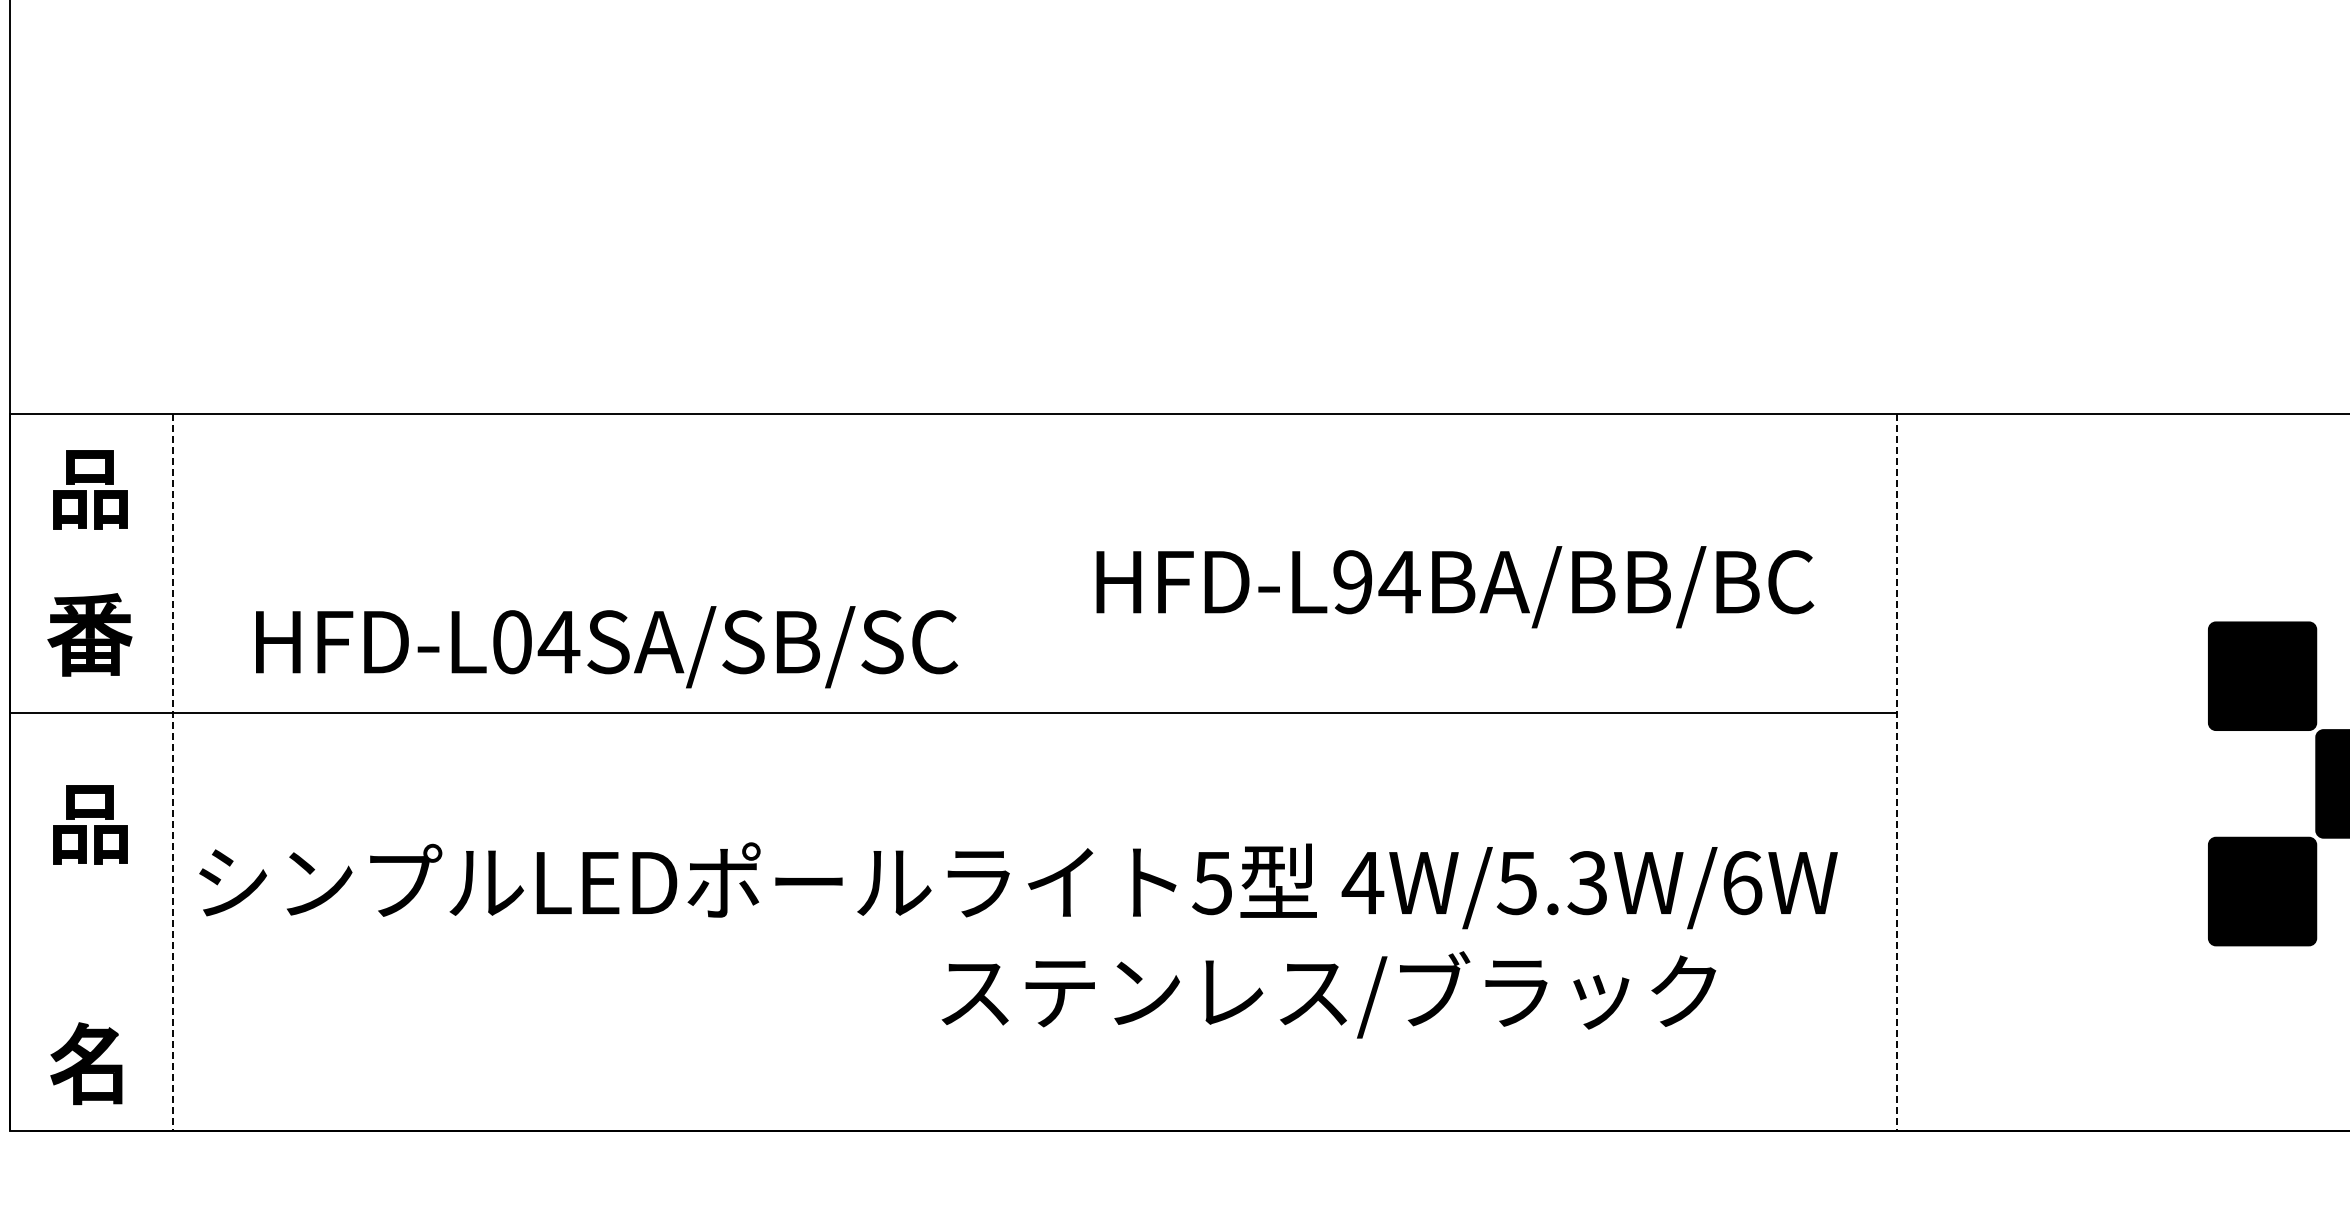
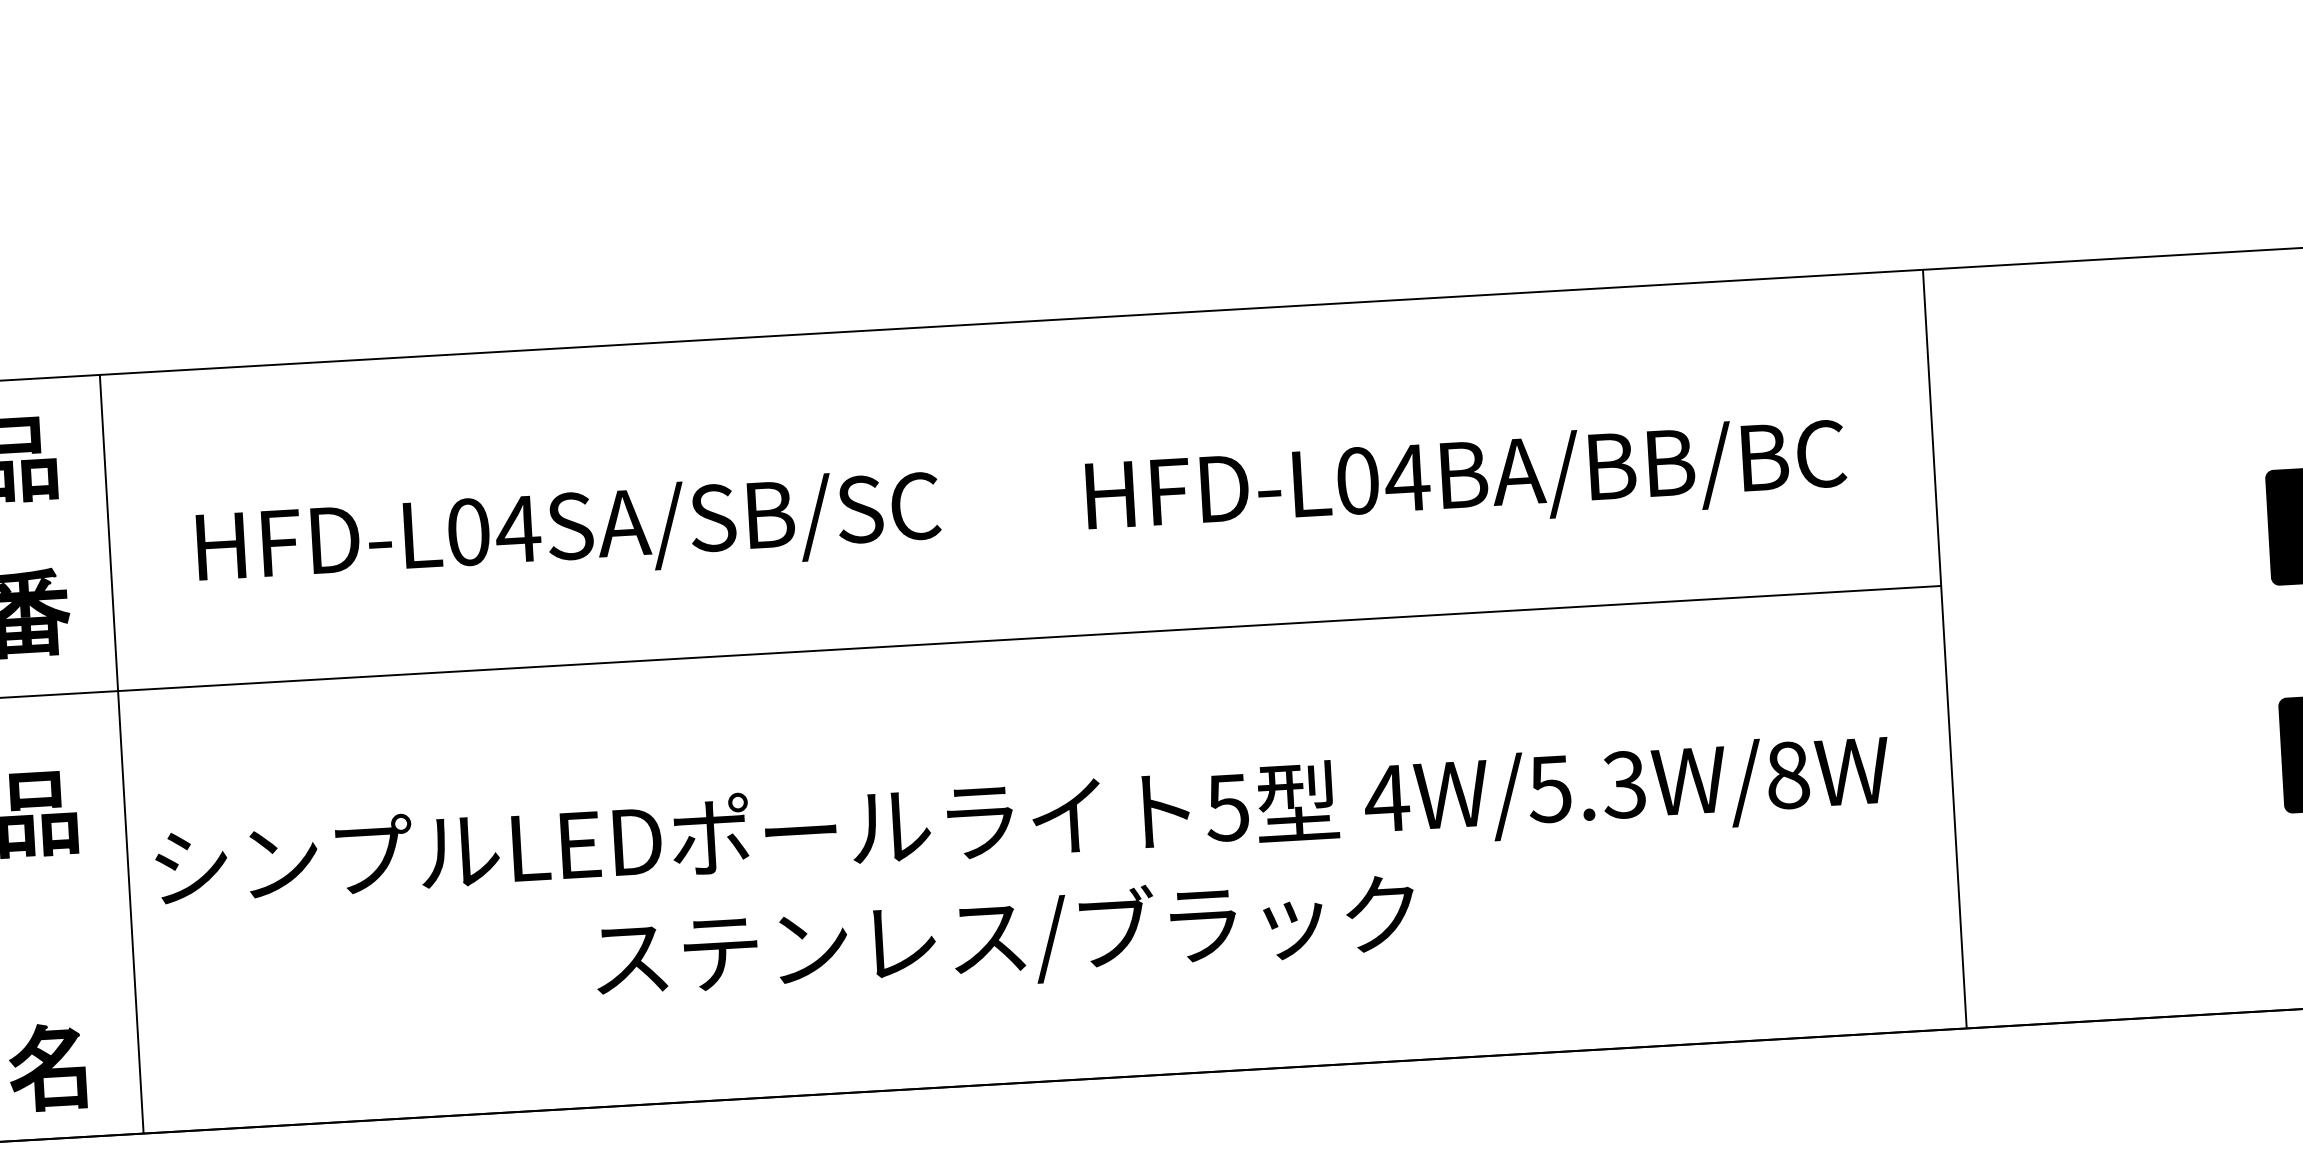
text: (1352, 582) -> (1357, 481), HFD-L94BA/BB/BC -> HFD-L04BA/BB/BC
text: (607, 647) -> (569, 532), moved
line: (173, 772) -> (121, 754), dashed -> solid
line: (1896, 772) -> (1944, 649), dashed -> solid
text: (1742, 883) -> (1788, 775), 4W/5.3W/6W -> 4W/5.3W/8W
text: (1328, 994) -> (1004, 938), moved

